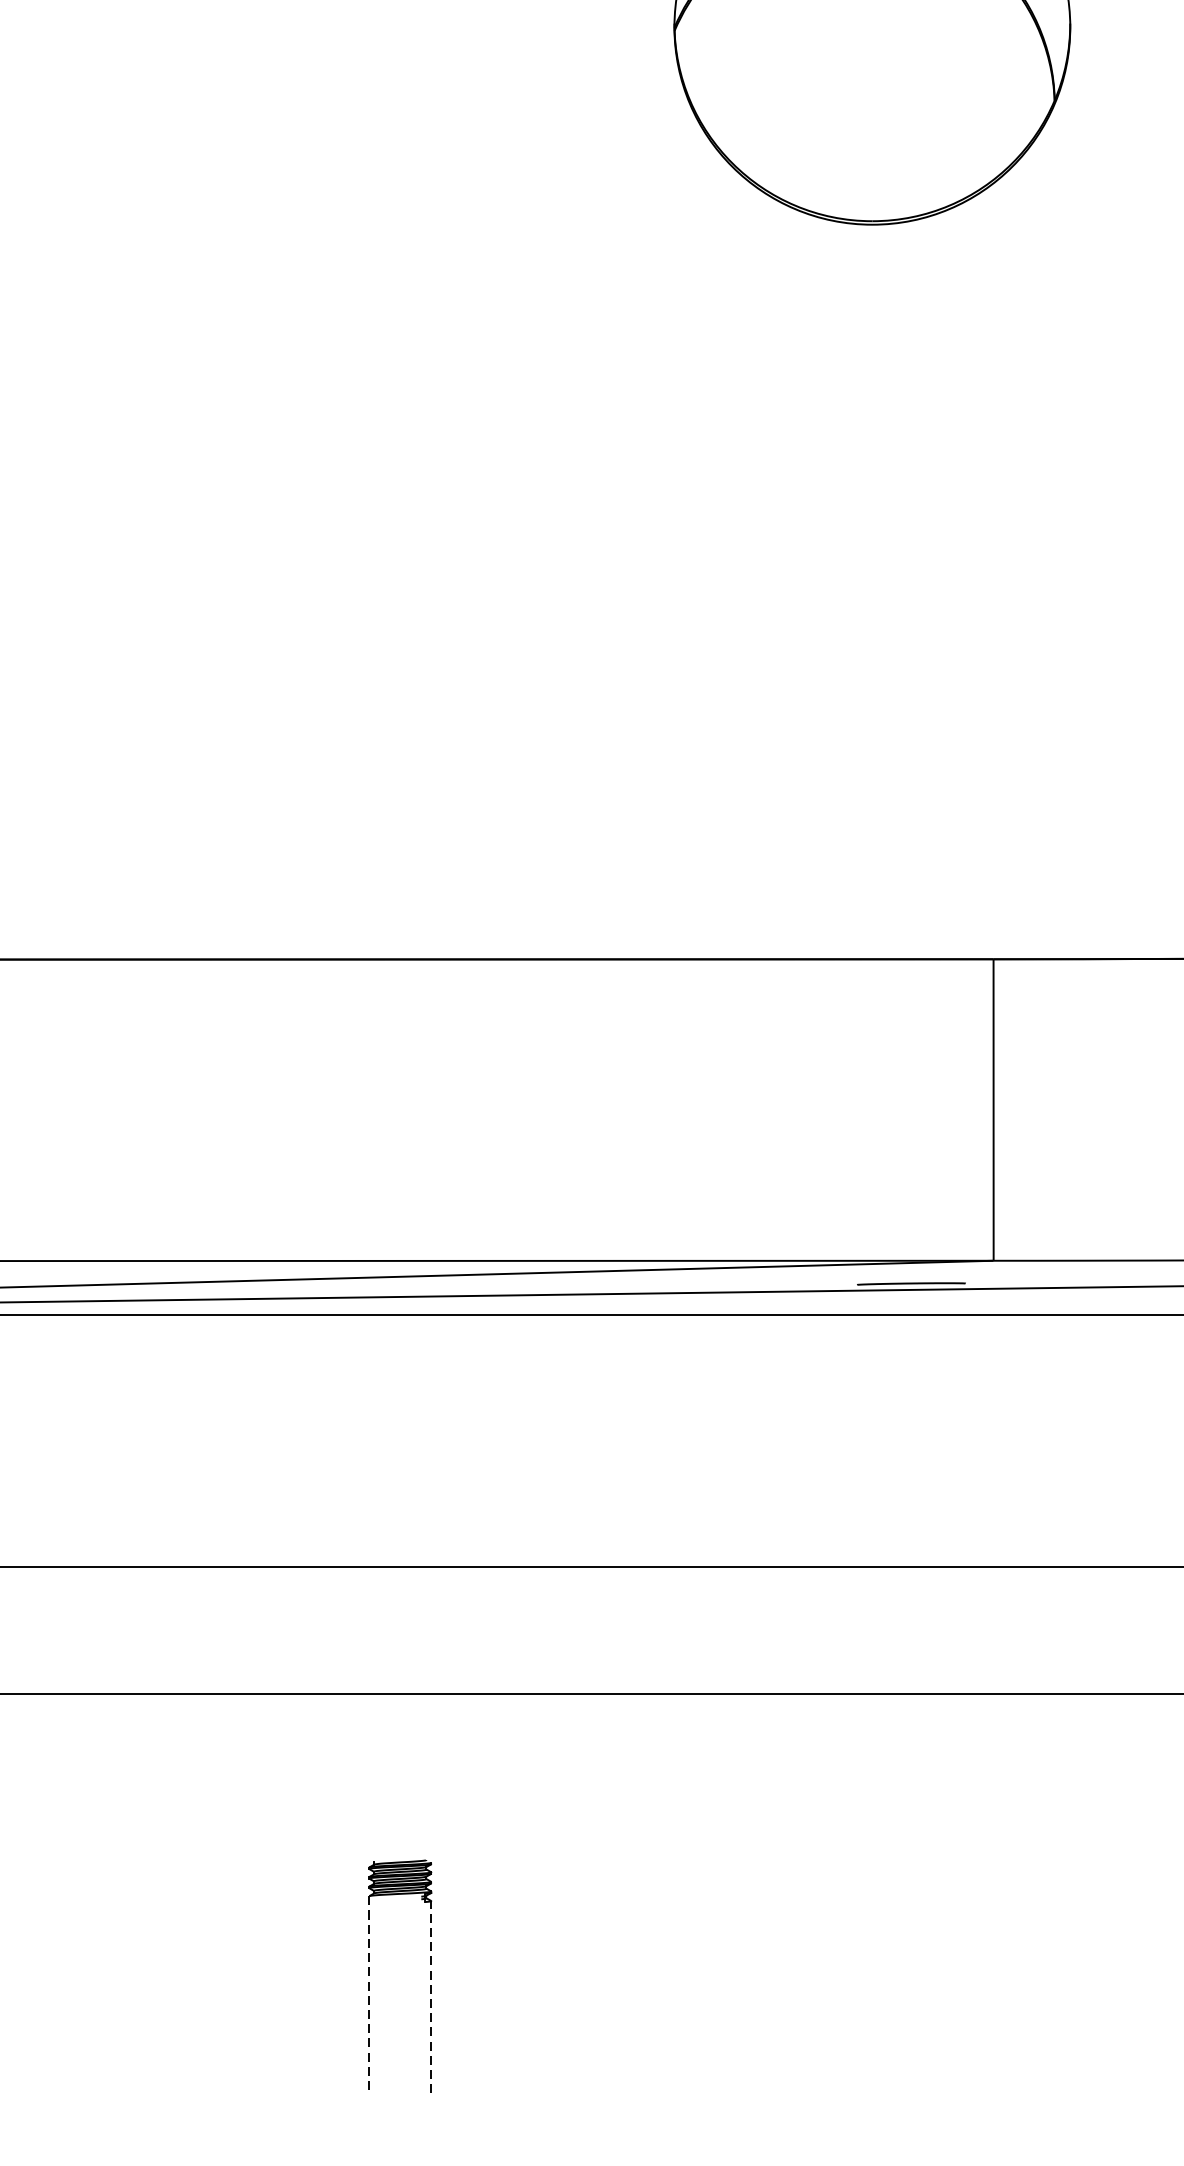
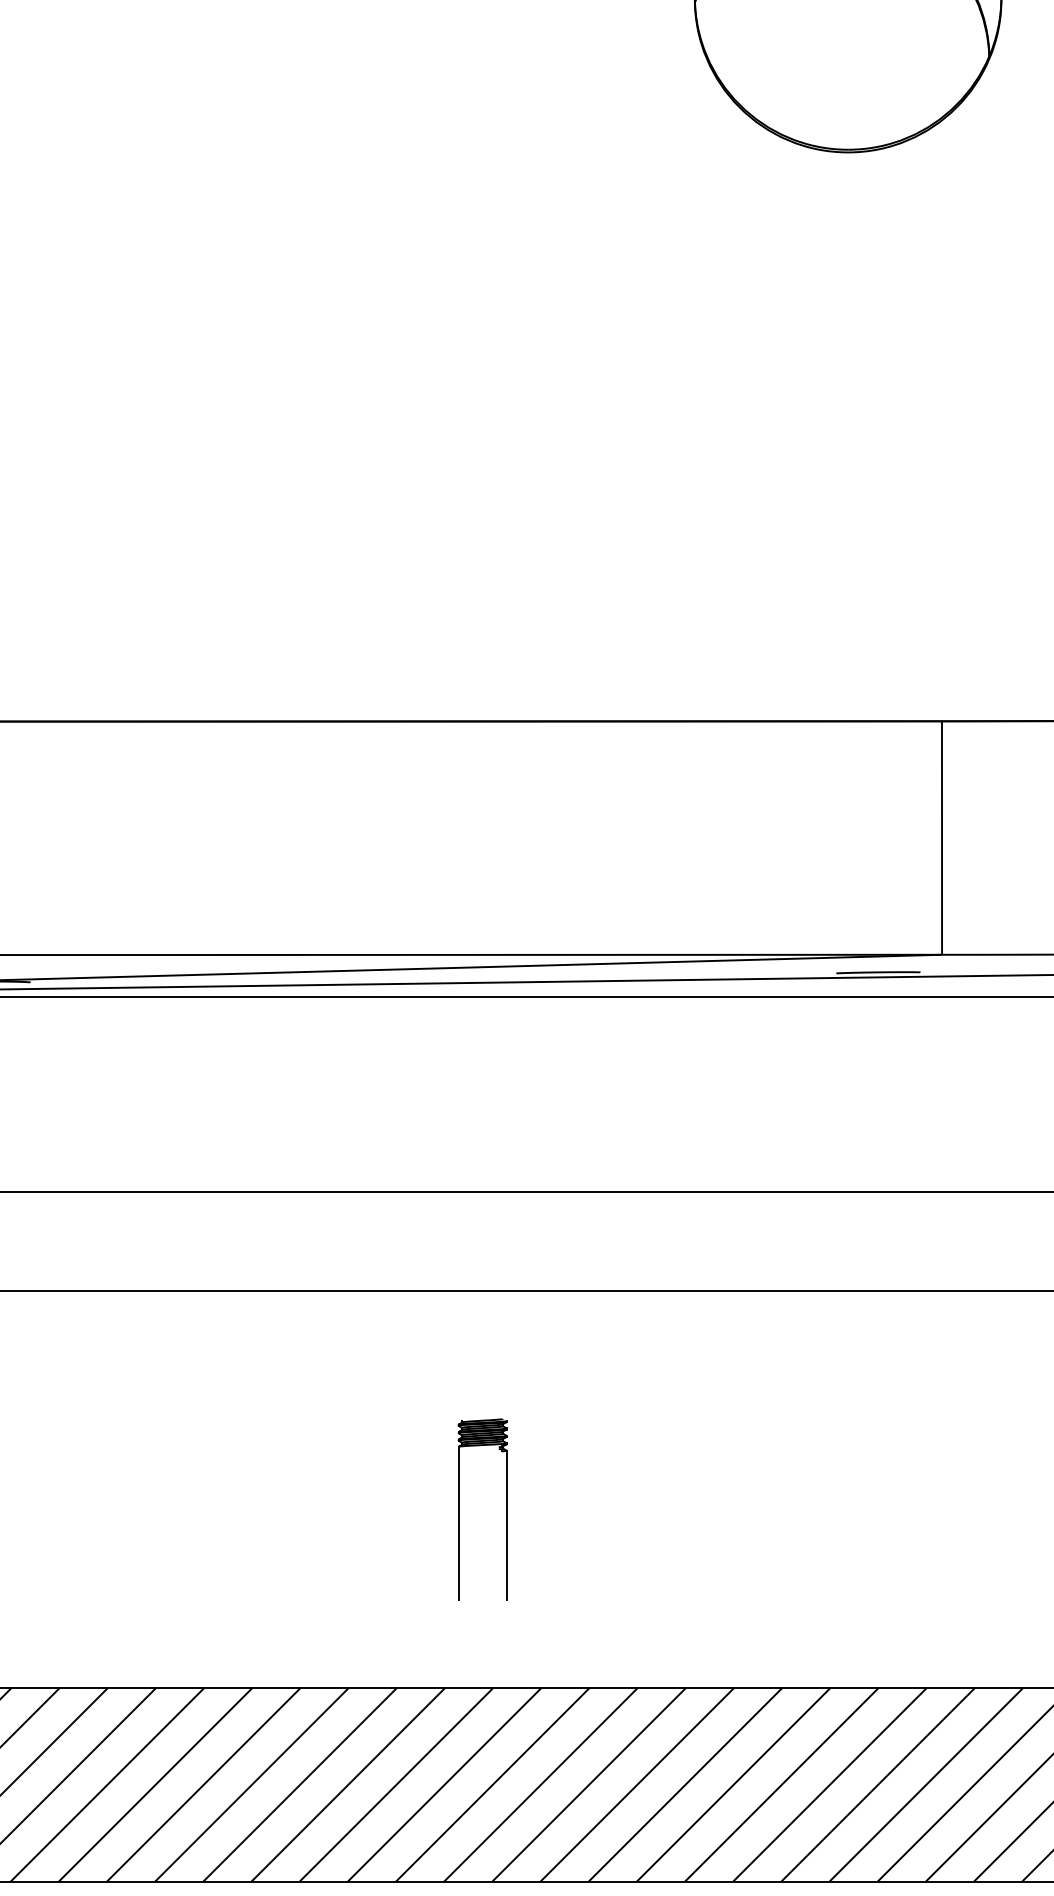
line: (369, 1995) -> (458, 1523), dashed -> solid
line: (431, 1996) -> (506, 1524), dashed -> solid

